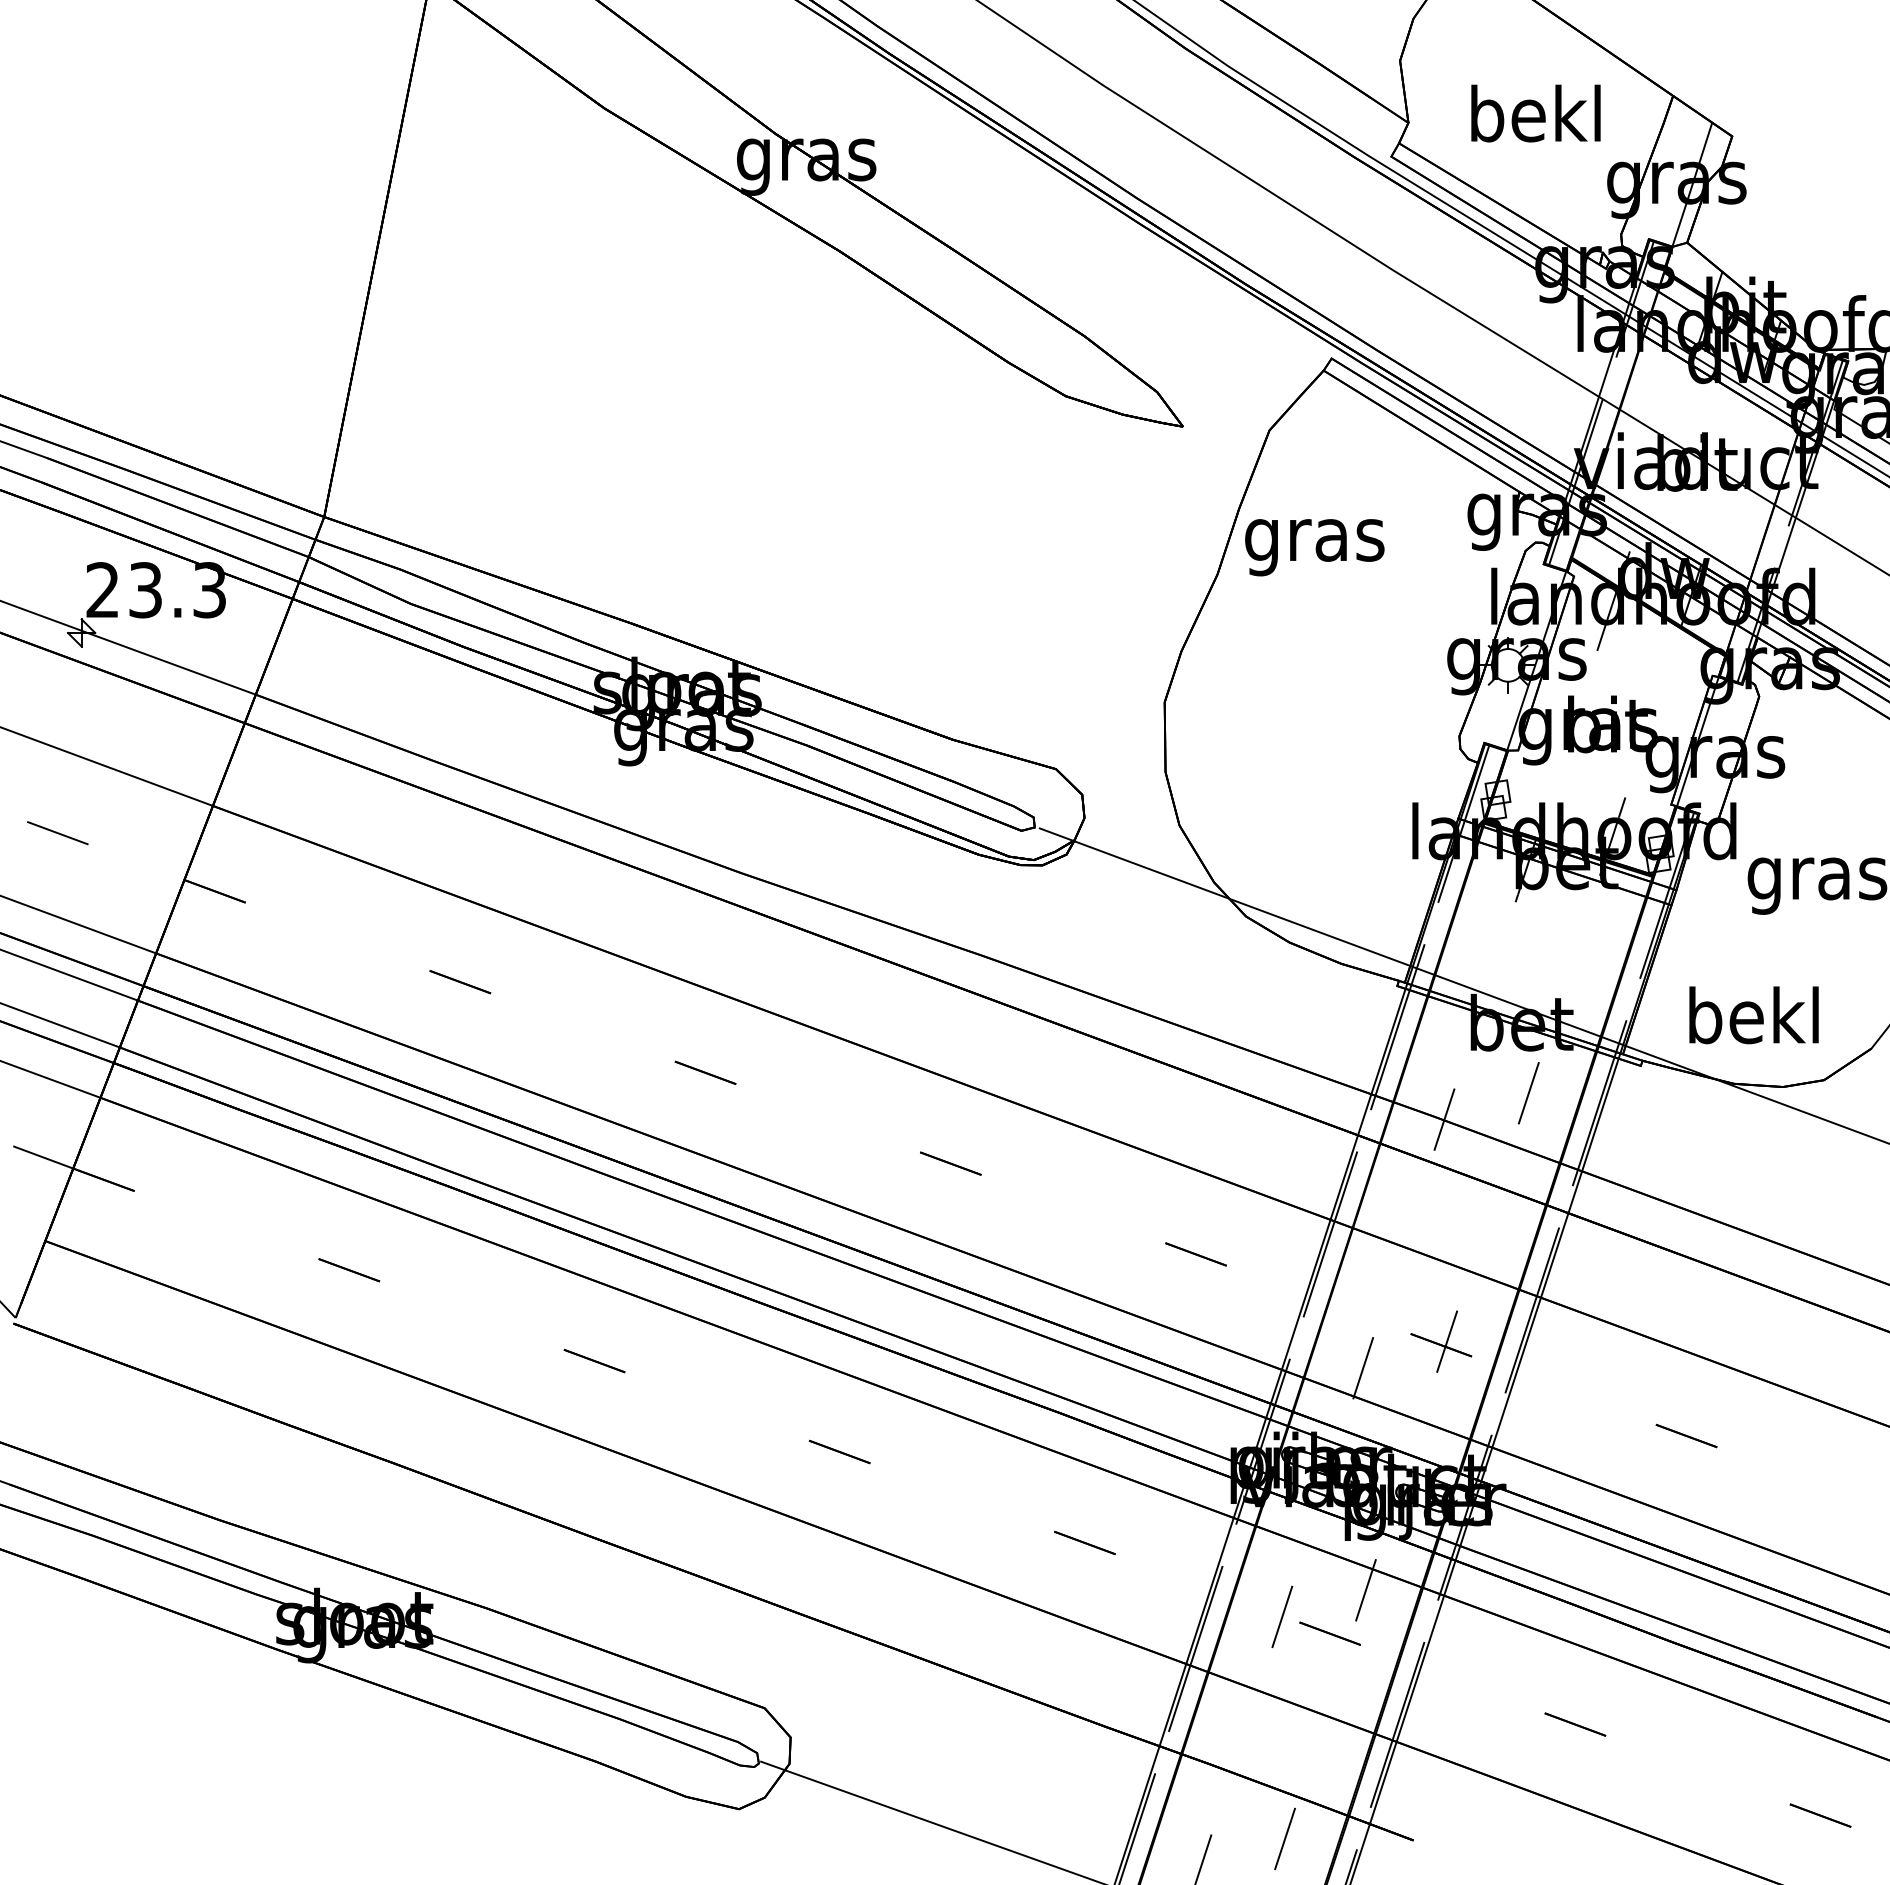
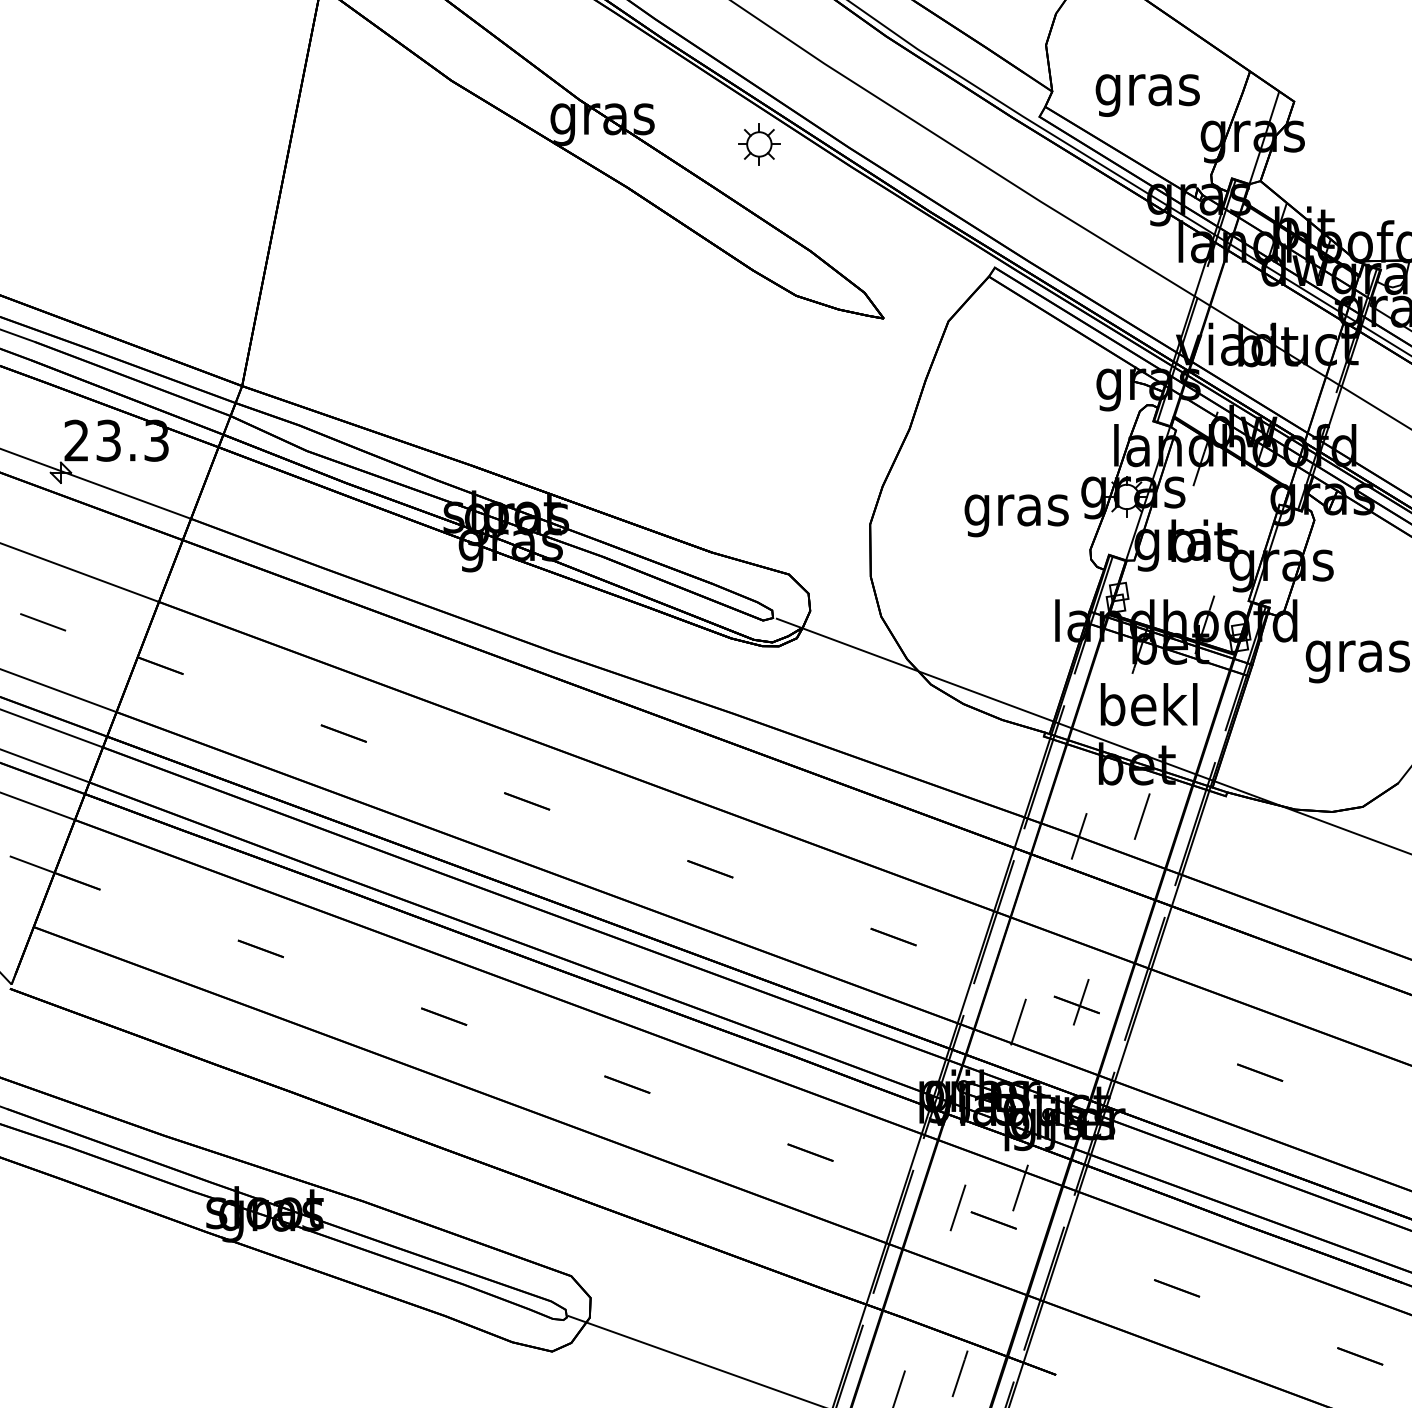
text: (1535, 120) -> (1147, 89), bekl -> gras
part: (1016, 193) -> (759, 144), added
text: (1314, 547) -> (1016, 515), moved
text: (1753, 1015) -> (1148, 704), moved

